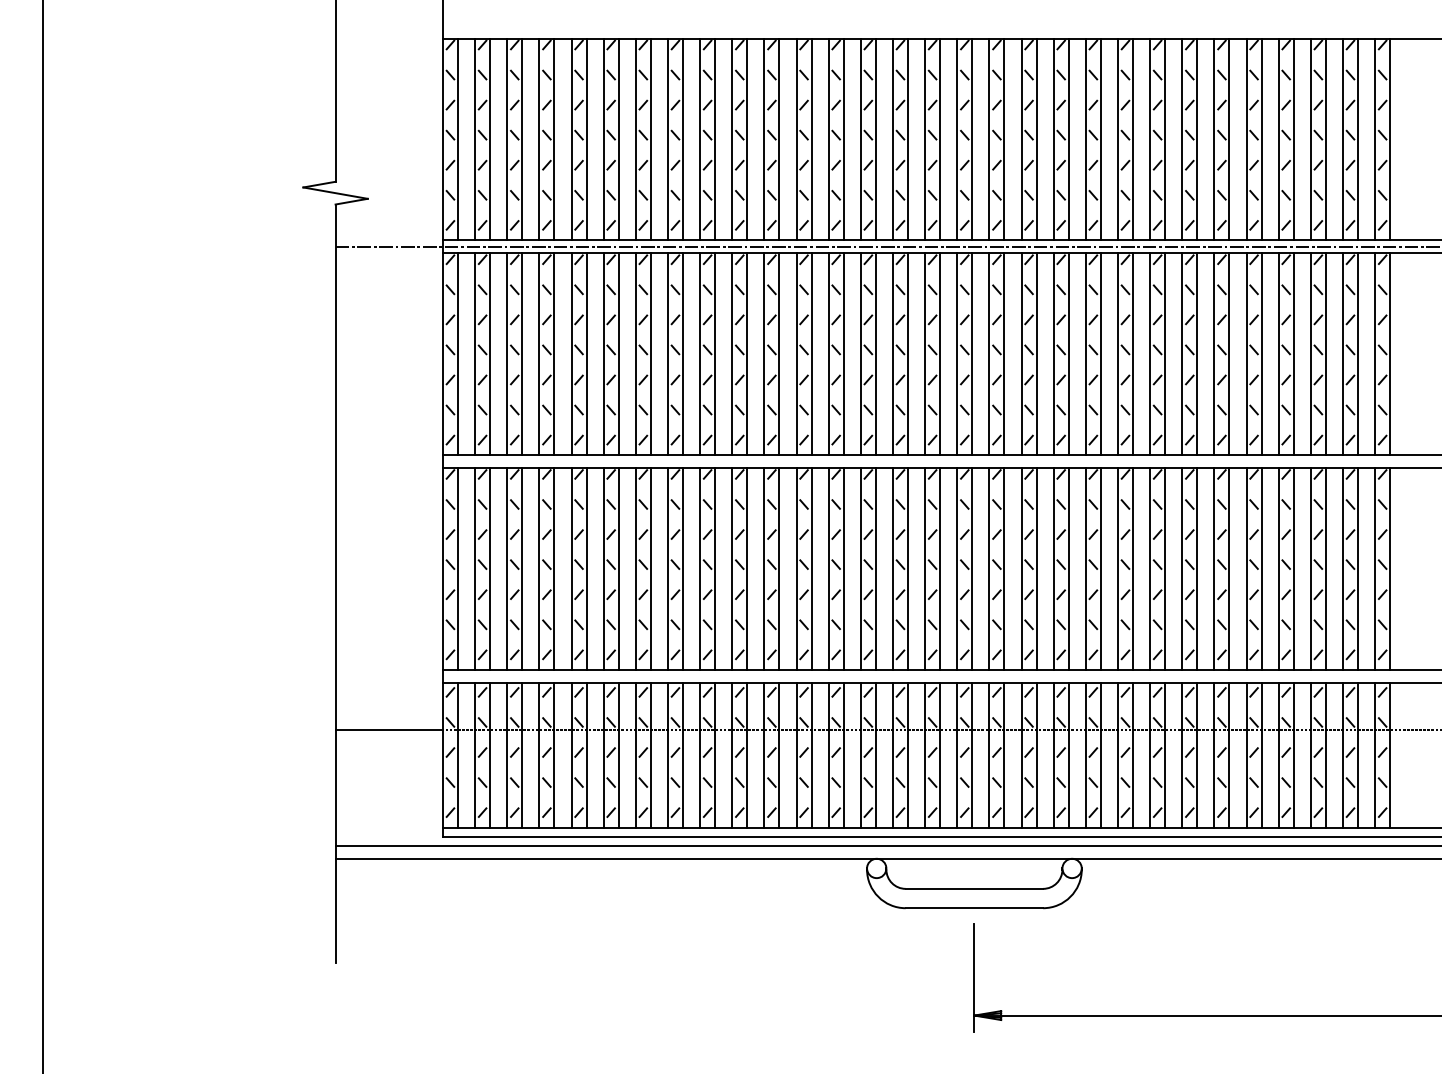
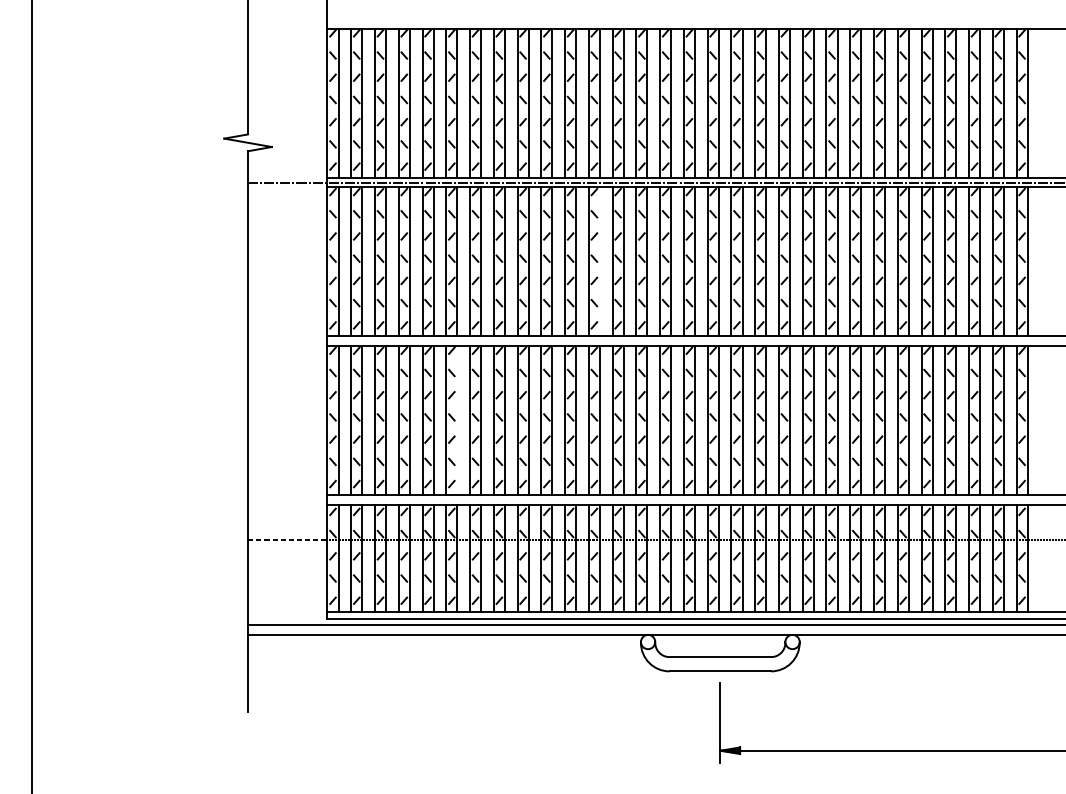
line: (811, 354) -> (599, 262), removed
line: (618, 568) -> (457, 420), removed
line: (389, 729) -> (287, 539), solid -> dashed

